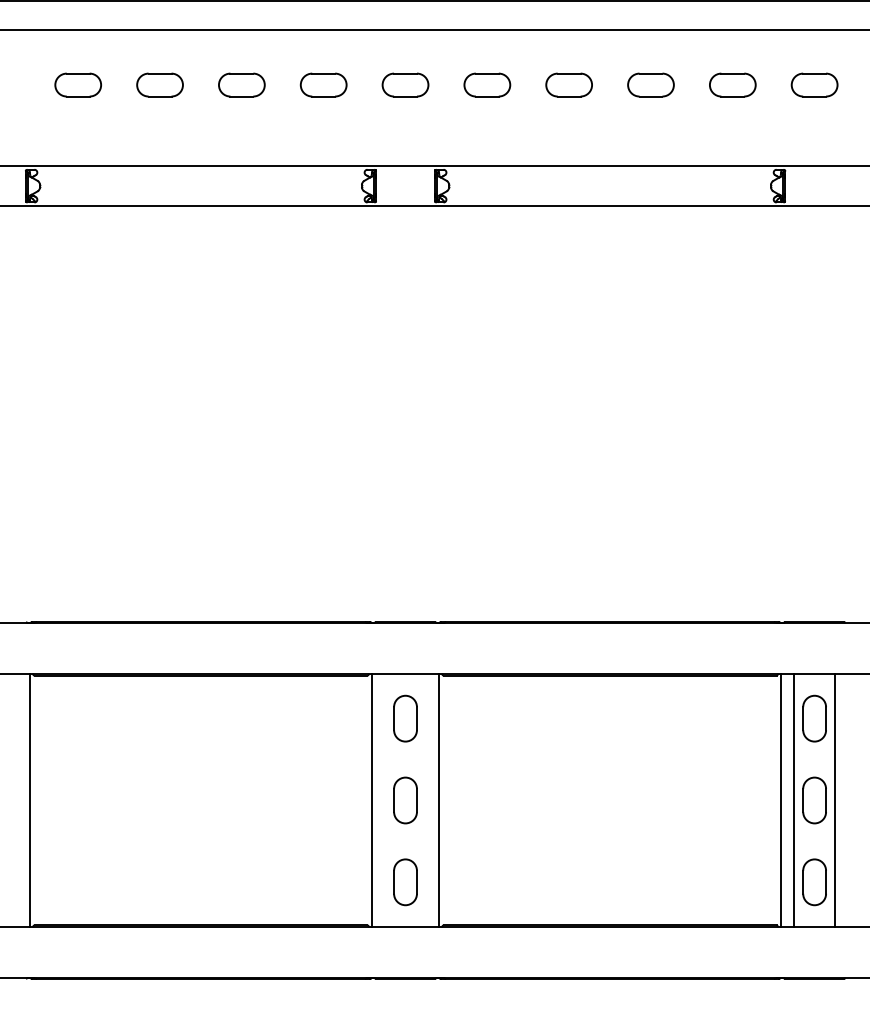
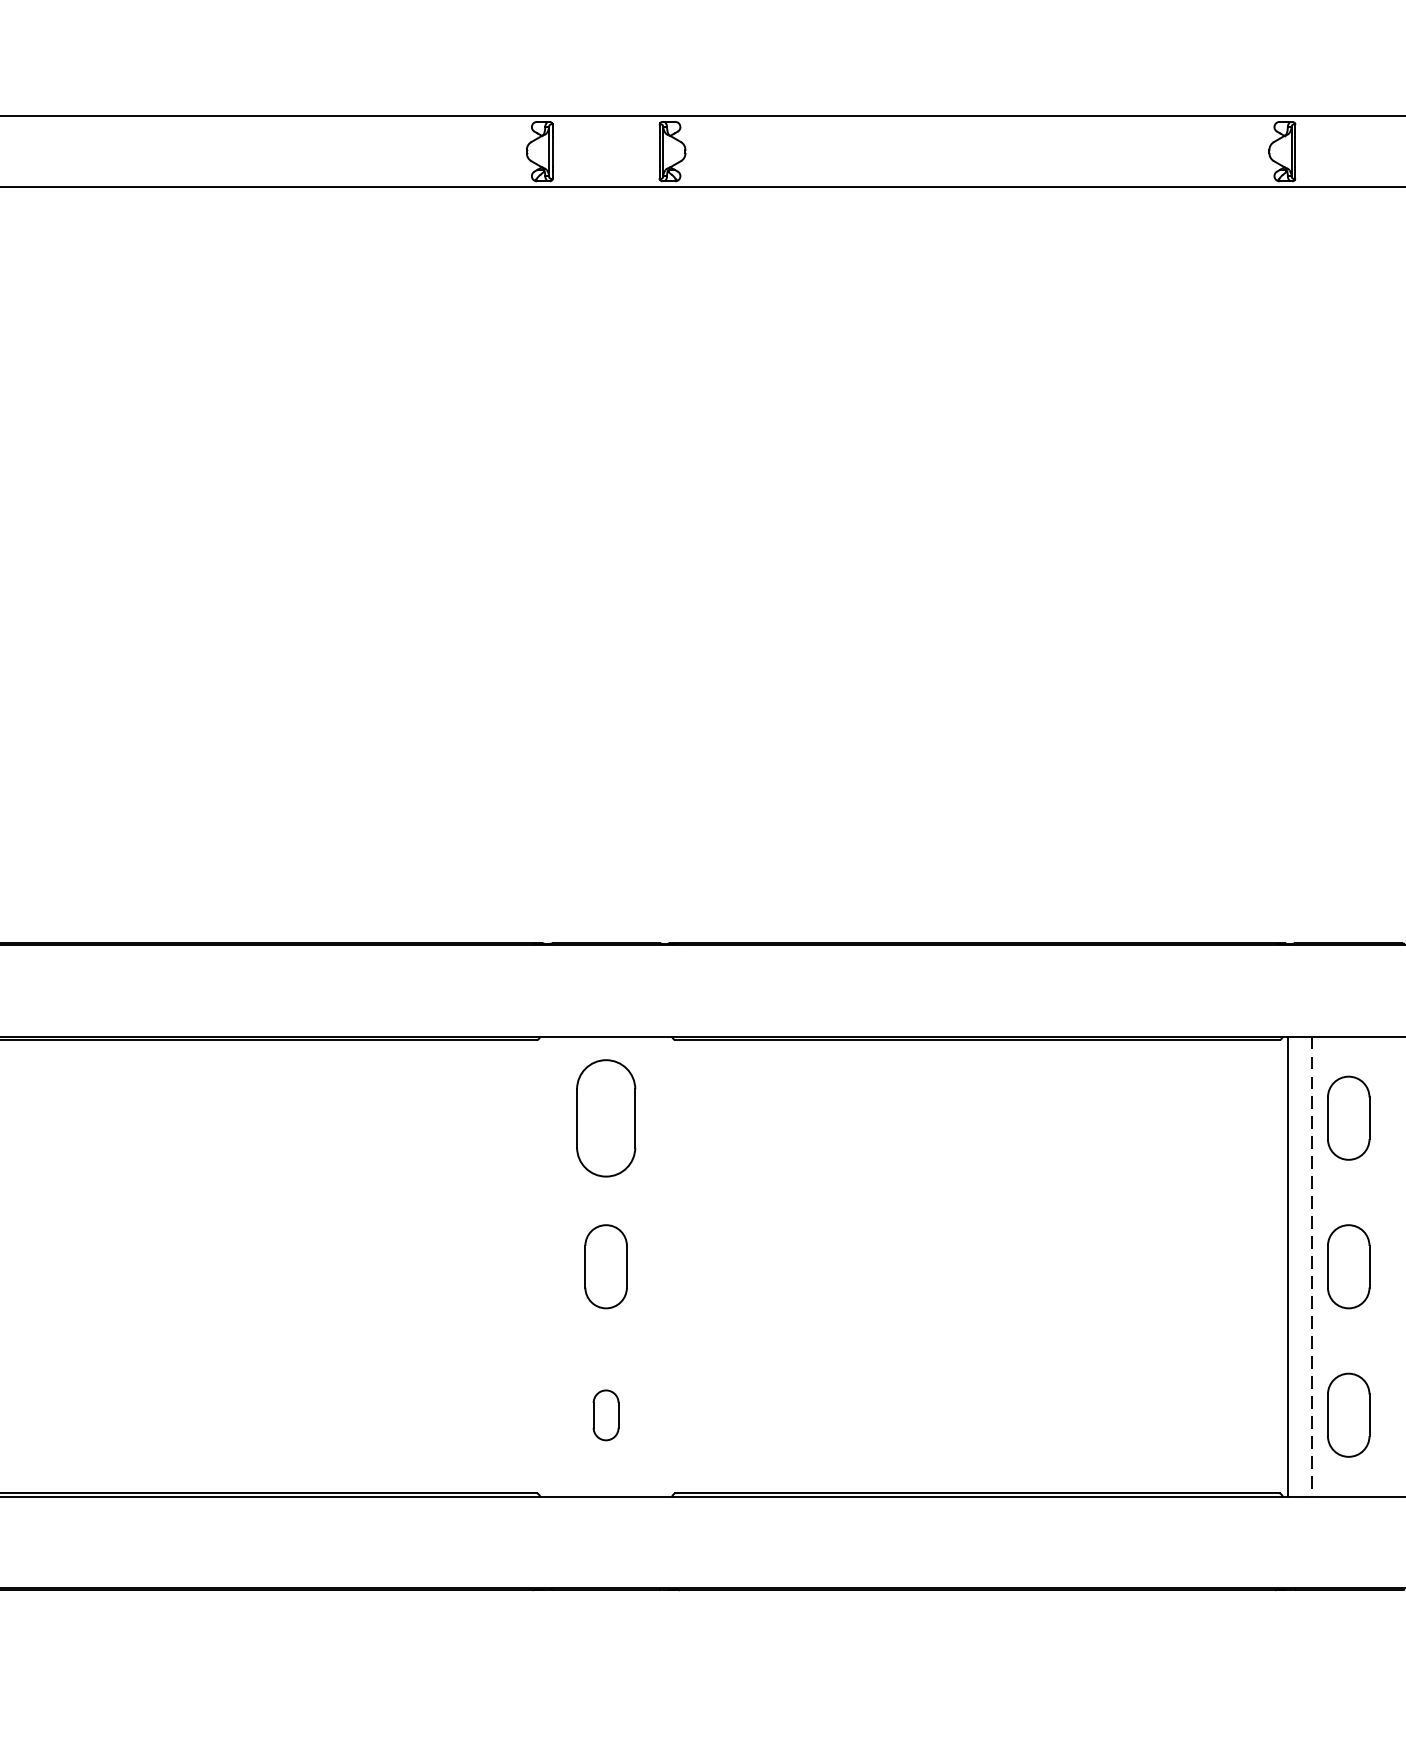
part: (405, 718) -> (606, 1117), size x1.4
line: (371, 800) -> (544, 1266), removed
line: (439, 800) -> (667, 1266), removed
line: (794, 800) -> (1312, 1266), solid -> dashed
line: (834, 800) -> (1384, 1266), removed
part: (405, 882) -> (606, 1415), size x0.6

